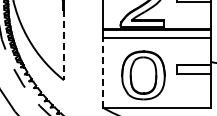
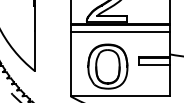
line: (64, 45) -> (35, 39), dashed -> solid
line: (103, 72) -> (71, 63), dashed -> solid

